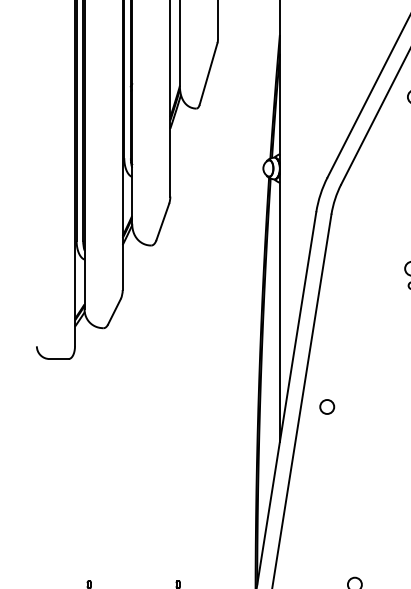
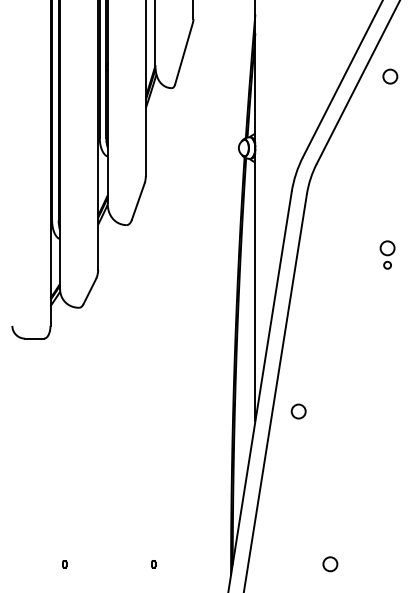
circle: (327, 406) -> (298, 411), moved

